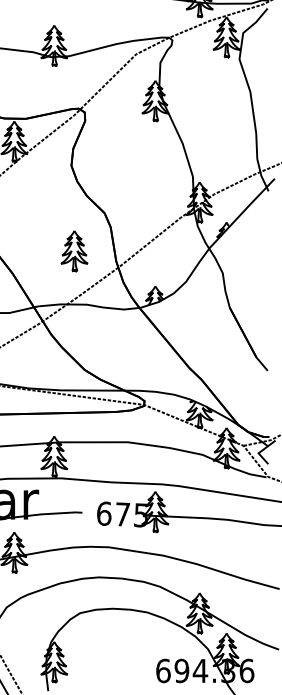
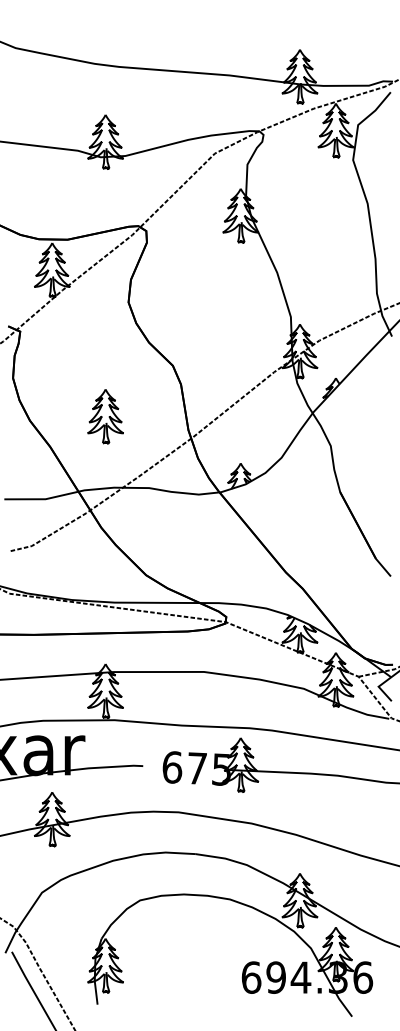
part: (74, 251) -> (105, 416), moved

